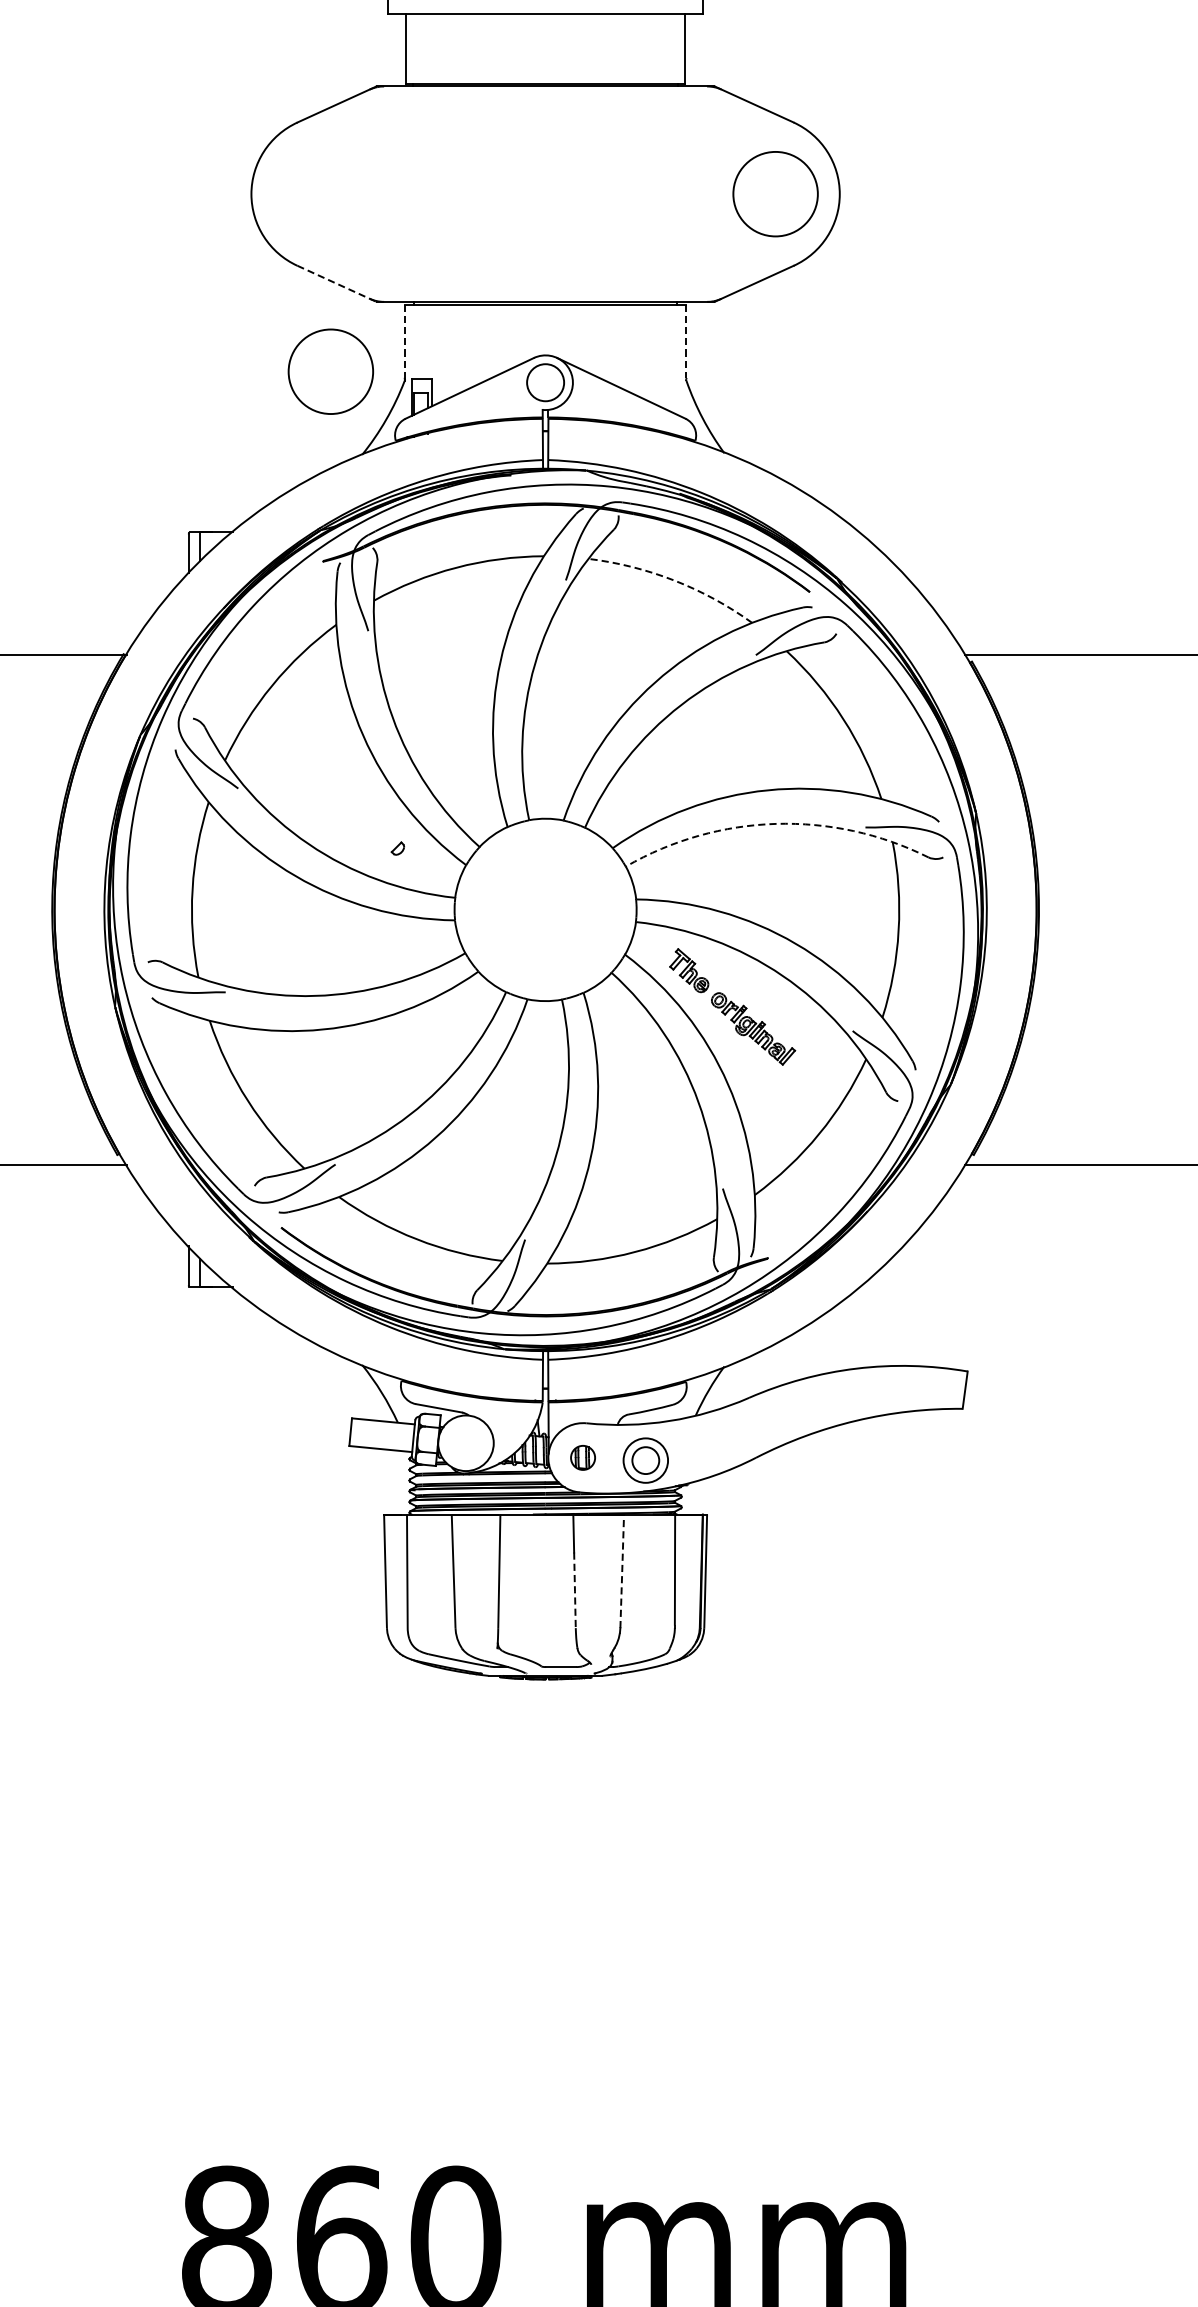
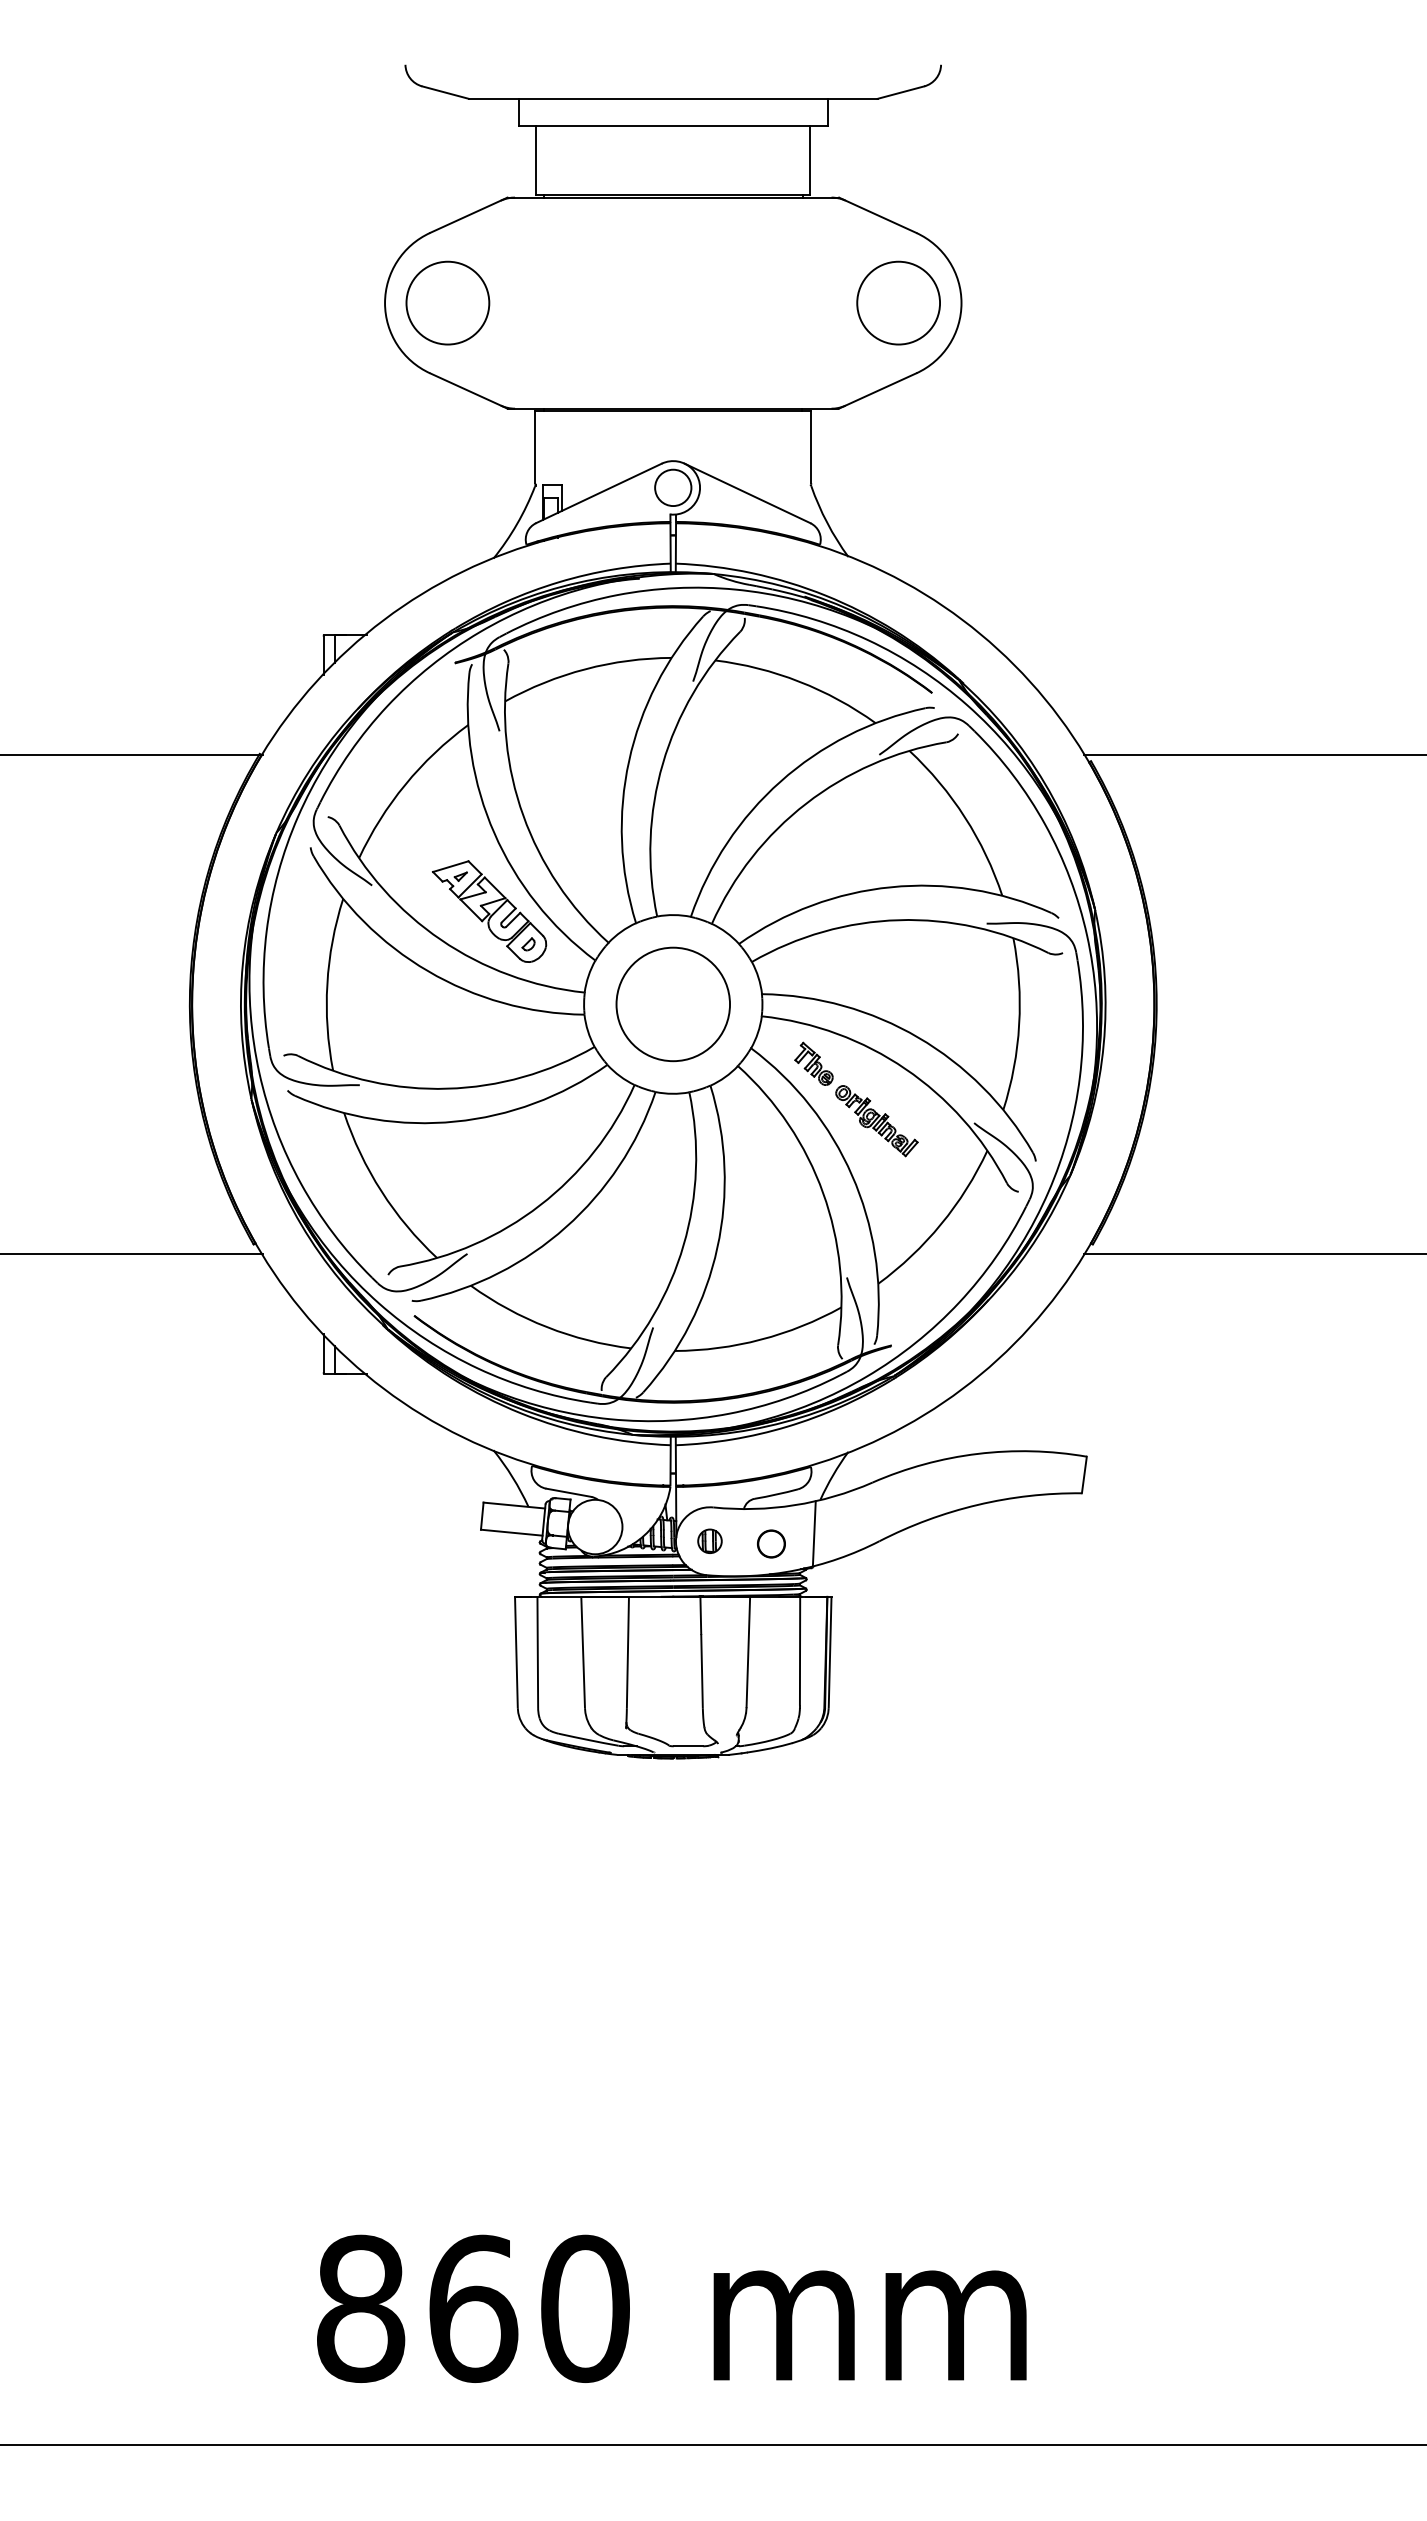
line: (337, 284) -> (469, 391), dashed -> solid
line: (405, 341) -> (535, 447), dashed -> solid
line: (686, 341) -> (811, 447), dashed -> solid
circle: (330, 371) -> (447, 302), moved
arc: (674, 580) -> (799, 681), dashed -> solid
part: (358, 815) -> (489, 911), added
arc: (776, 824) -> (899, 920), dashed -> solid
circle: (544, 909) -> (672, 1004), added
line: (688, 1449) -> (813, 1533), added
circle: (645, 1460) -> (771, 1543), size x0.62
line: (622, 1570) -> (748, 1651), dashed -> solid
line: (575, 1590) -> (702, 1671), dashed -> solid

